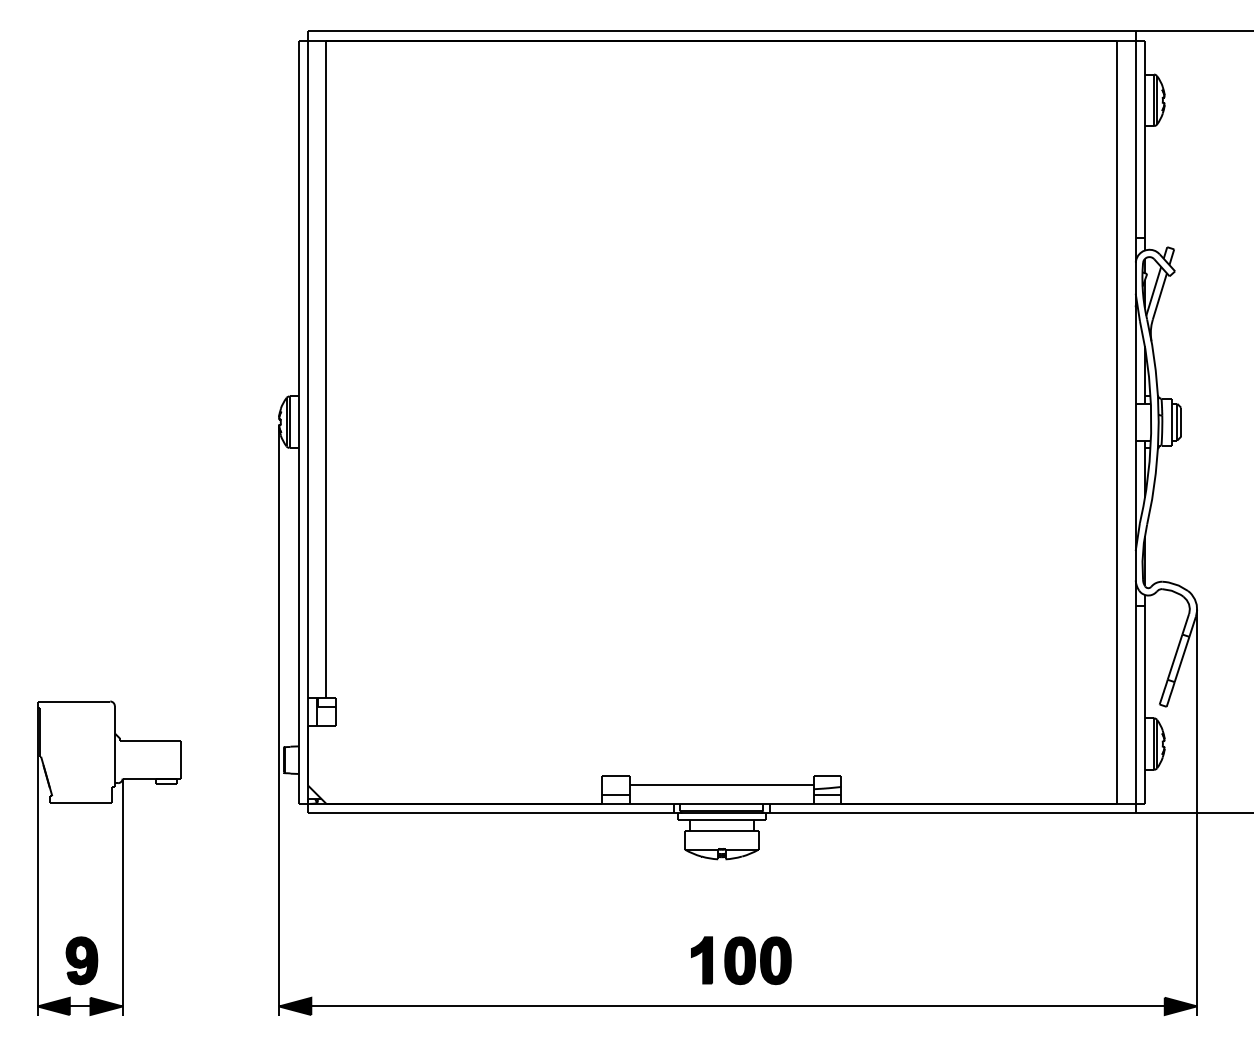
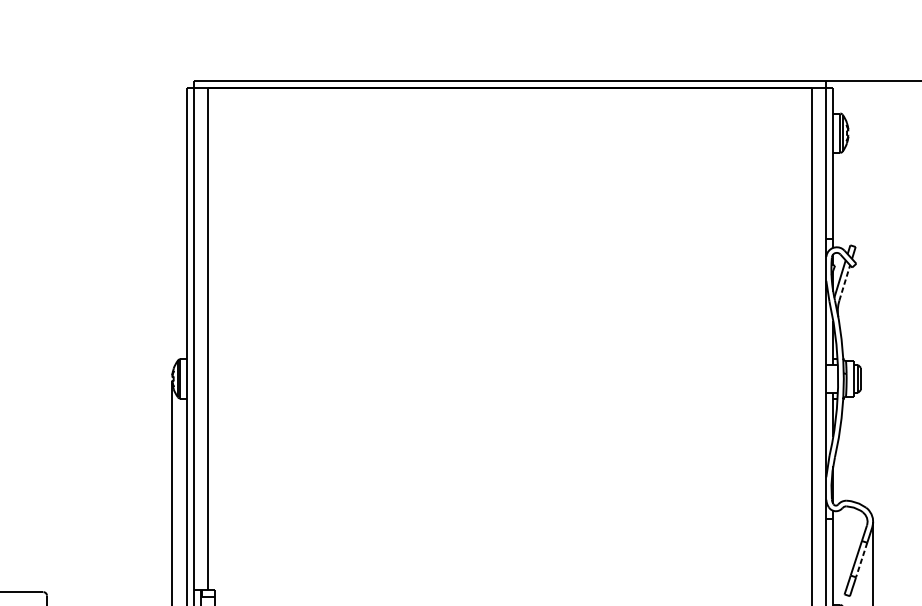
line: (1160, 296) -> (845, 282), solid -> dashed
line: (1182, 659) -> (862, 560), solid -> dashed

